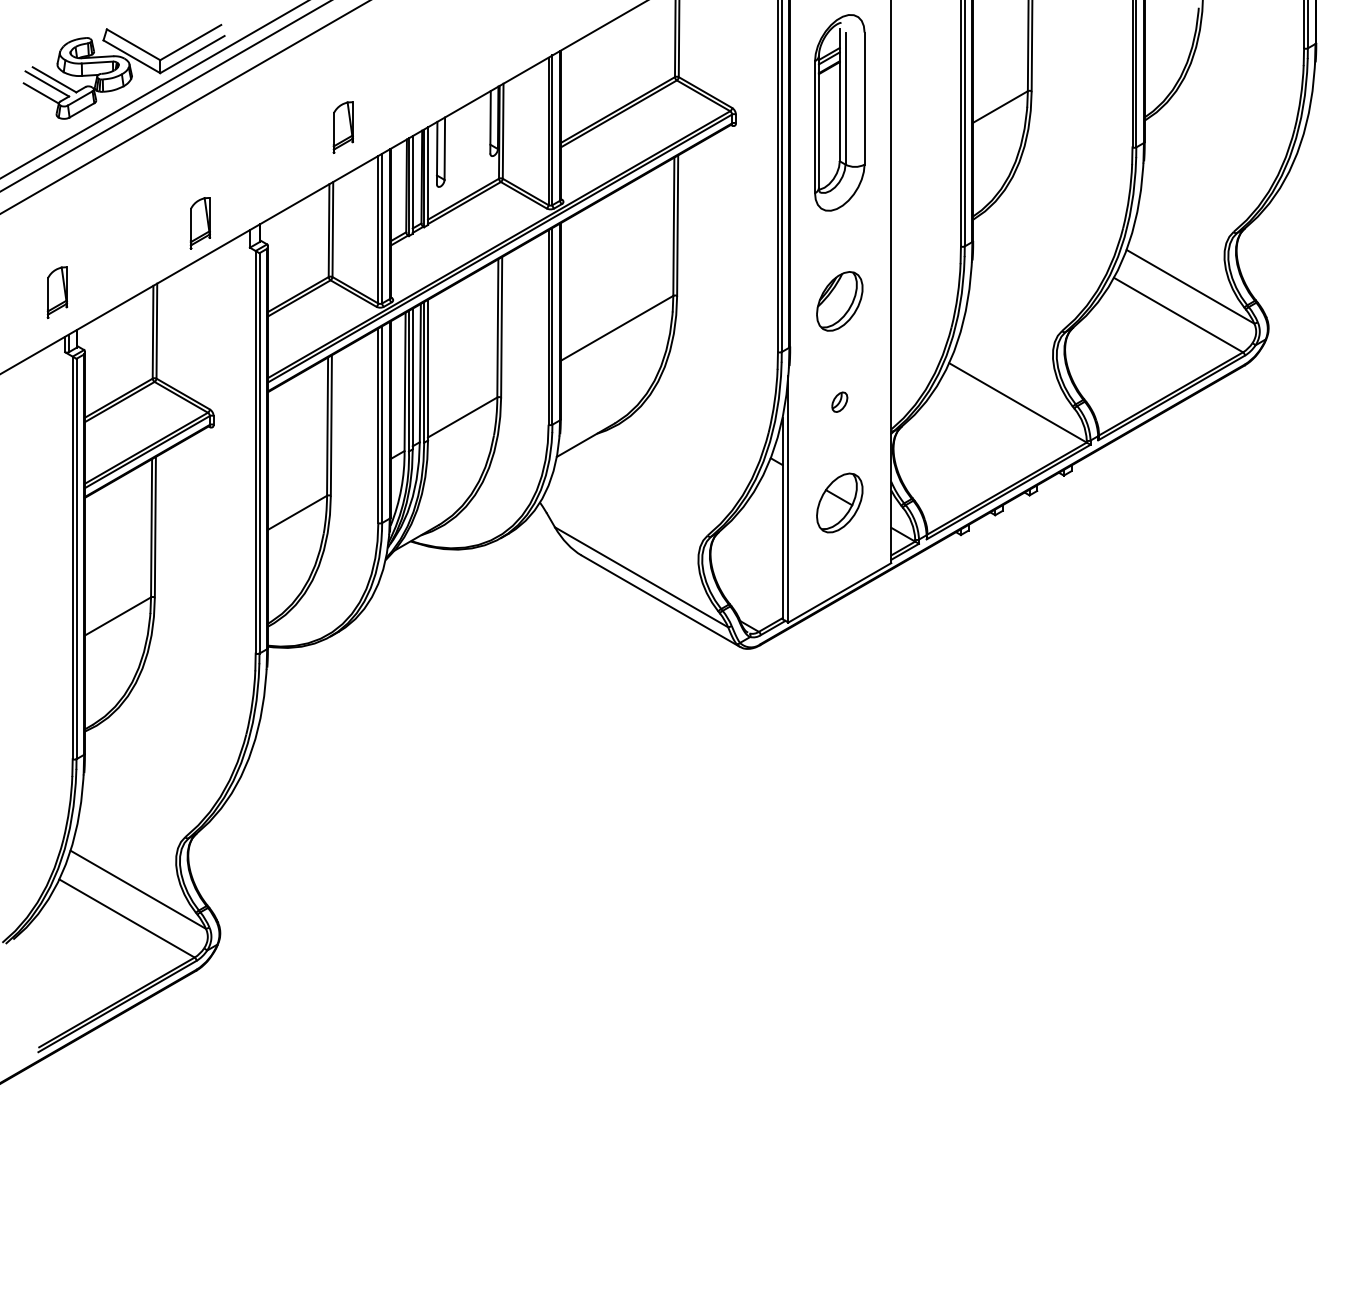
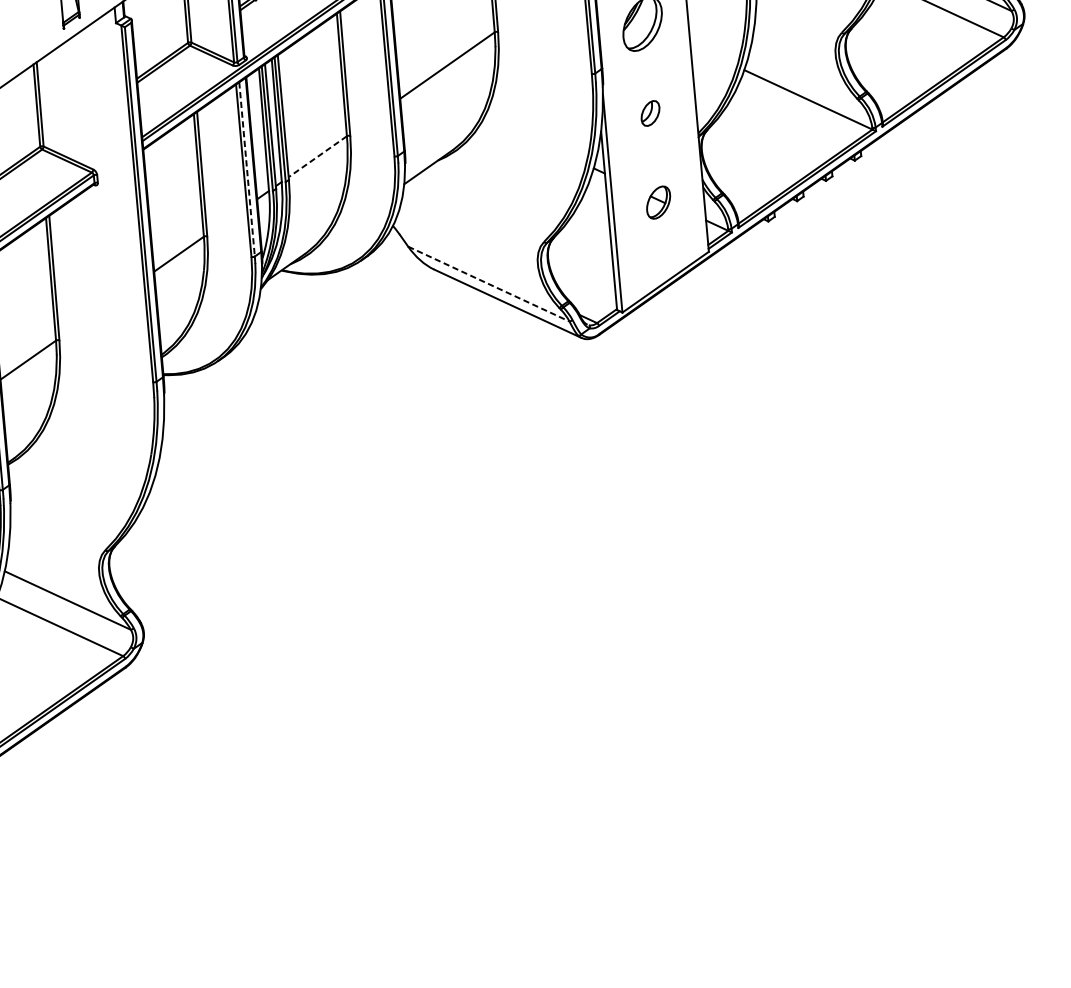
part: (839, 401) -> (650, 112), size x1.4
line: (462, 417) -> (317, 156), solid -> dashed
line: (382, 425) -> (247, 170), solid -> dashed
part: (839, 502) -> (658, 202), size x0.6
line: (642, 577) -> (489, 284), solid -> dashed

